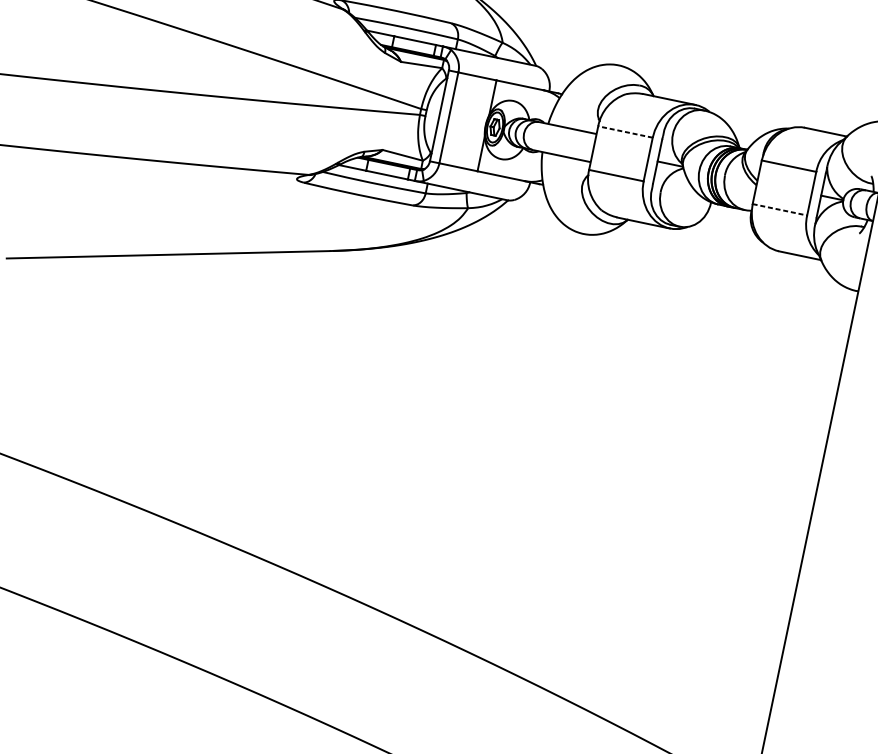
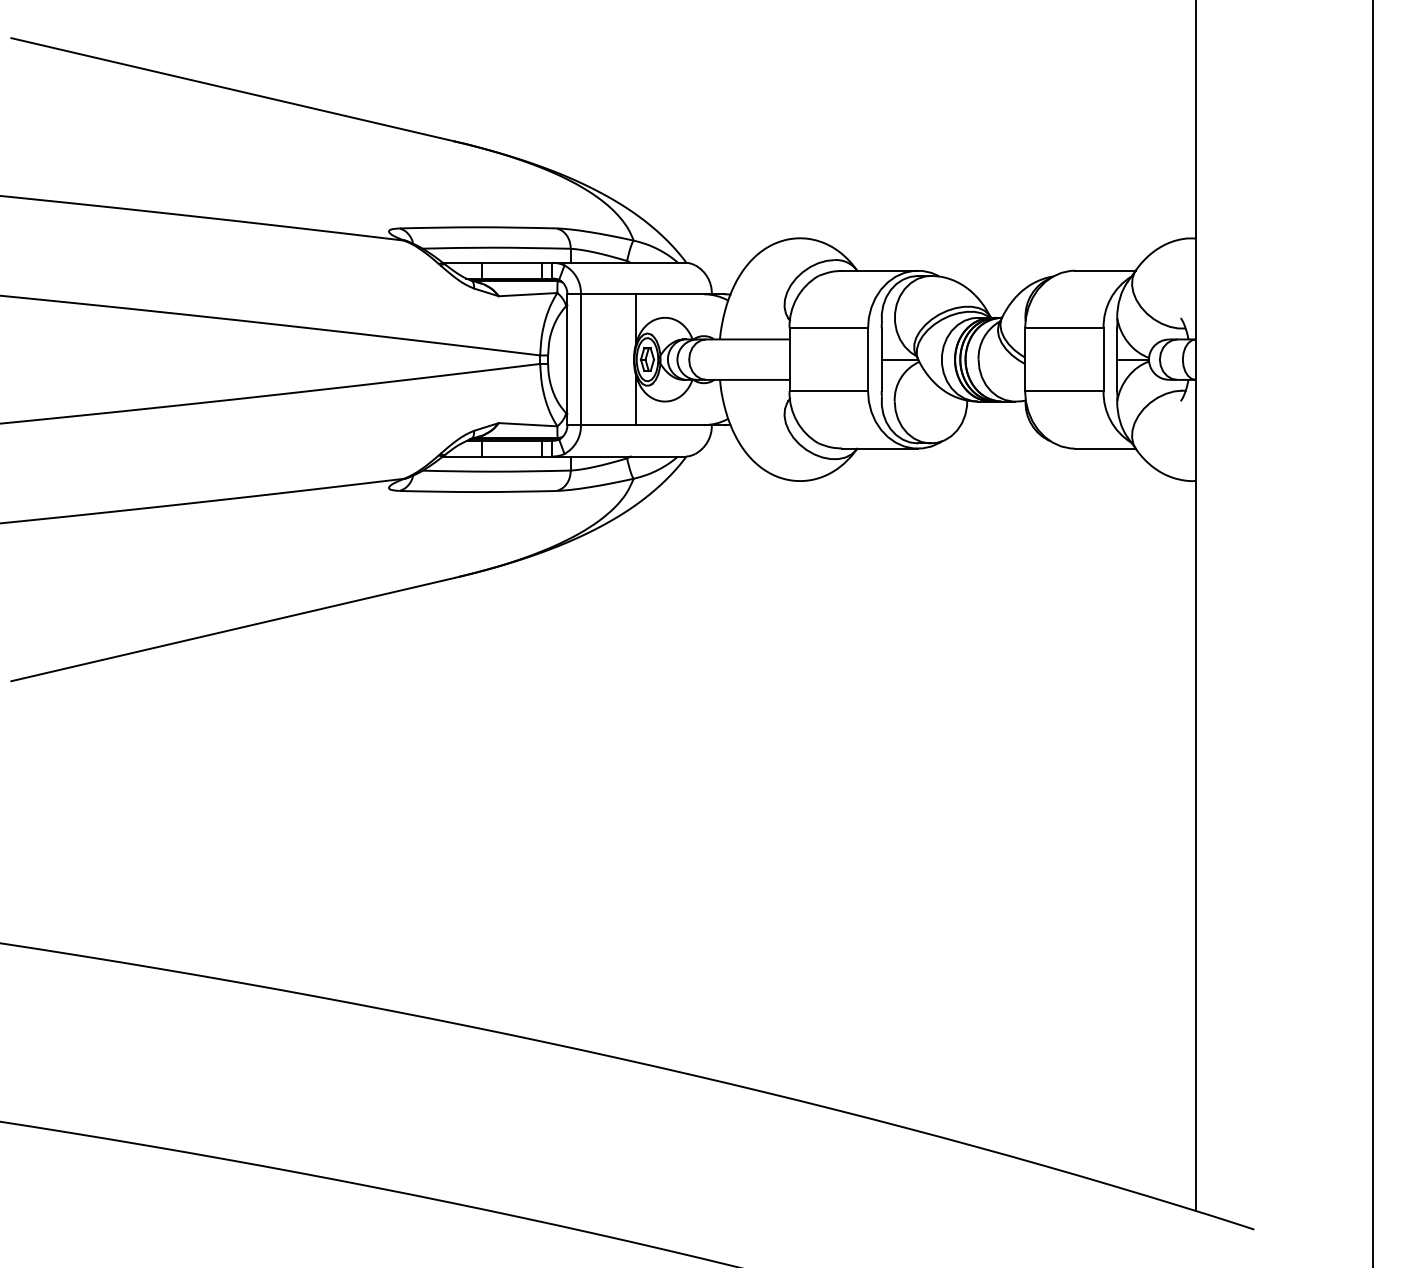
line: (625, 132) -> (828, 328), dashed -> solid
line: (779, 210) -> (1064, 391), dashed -> solid

